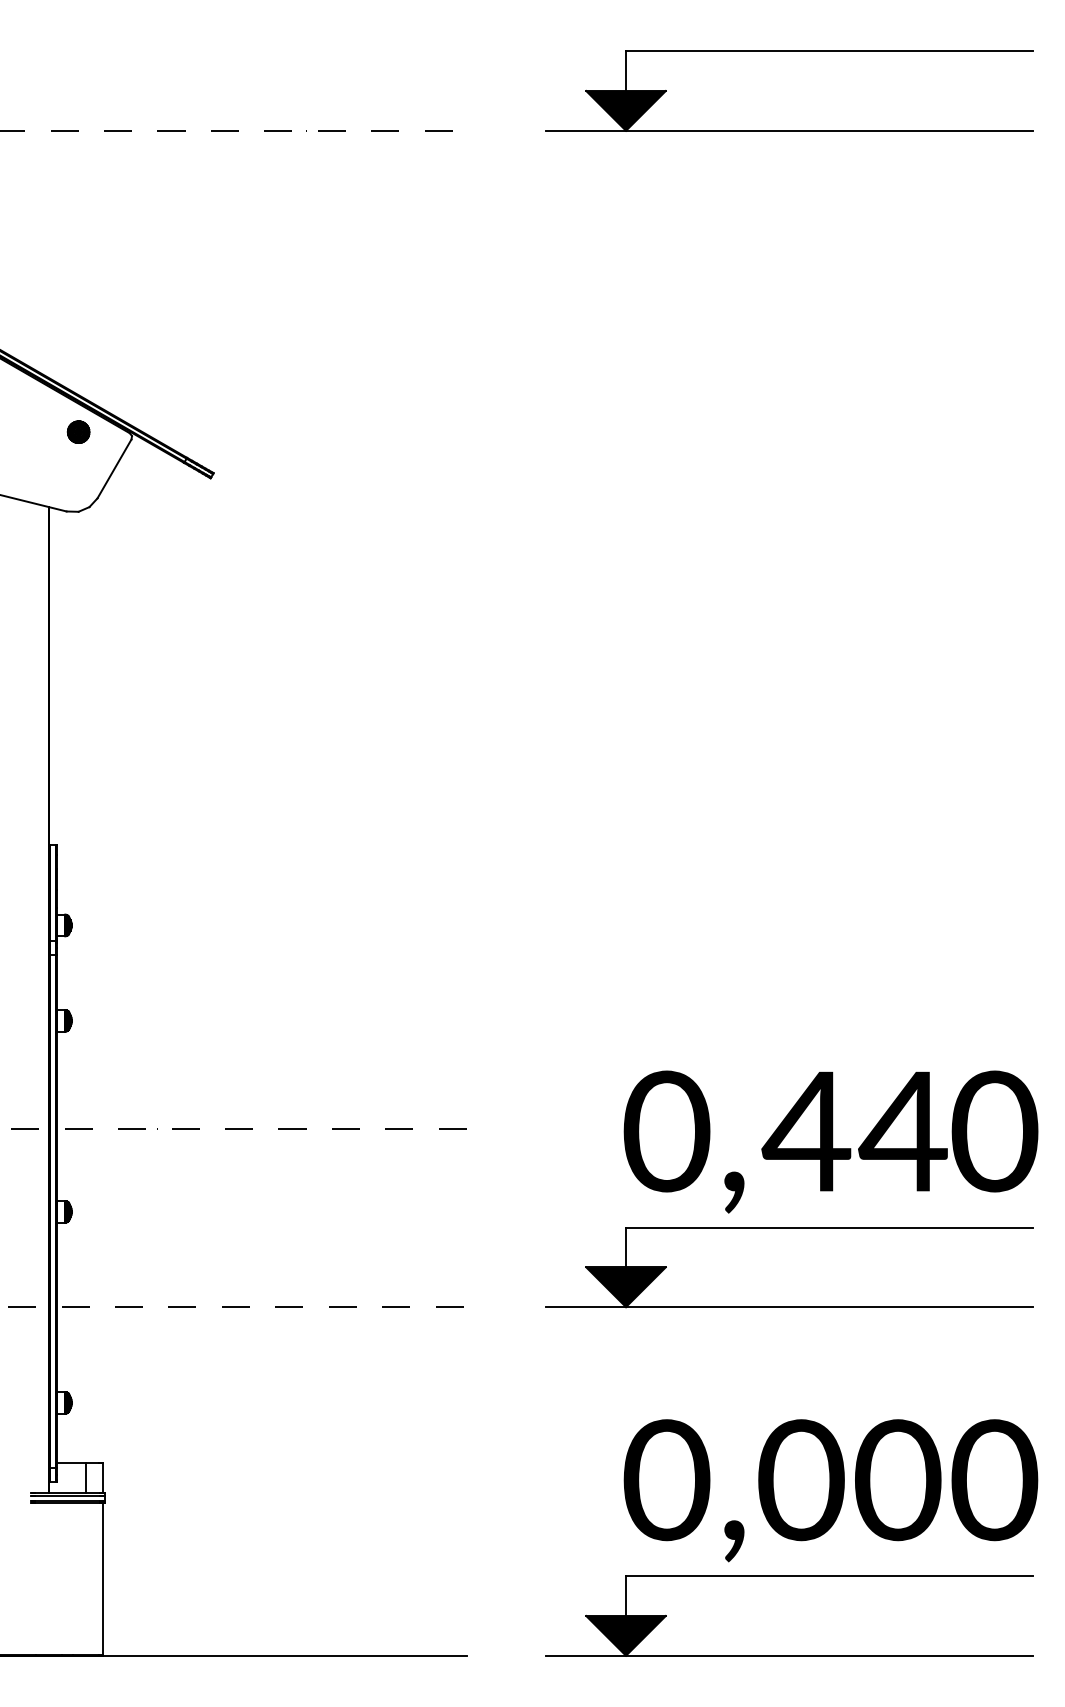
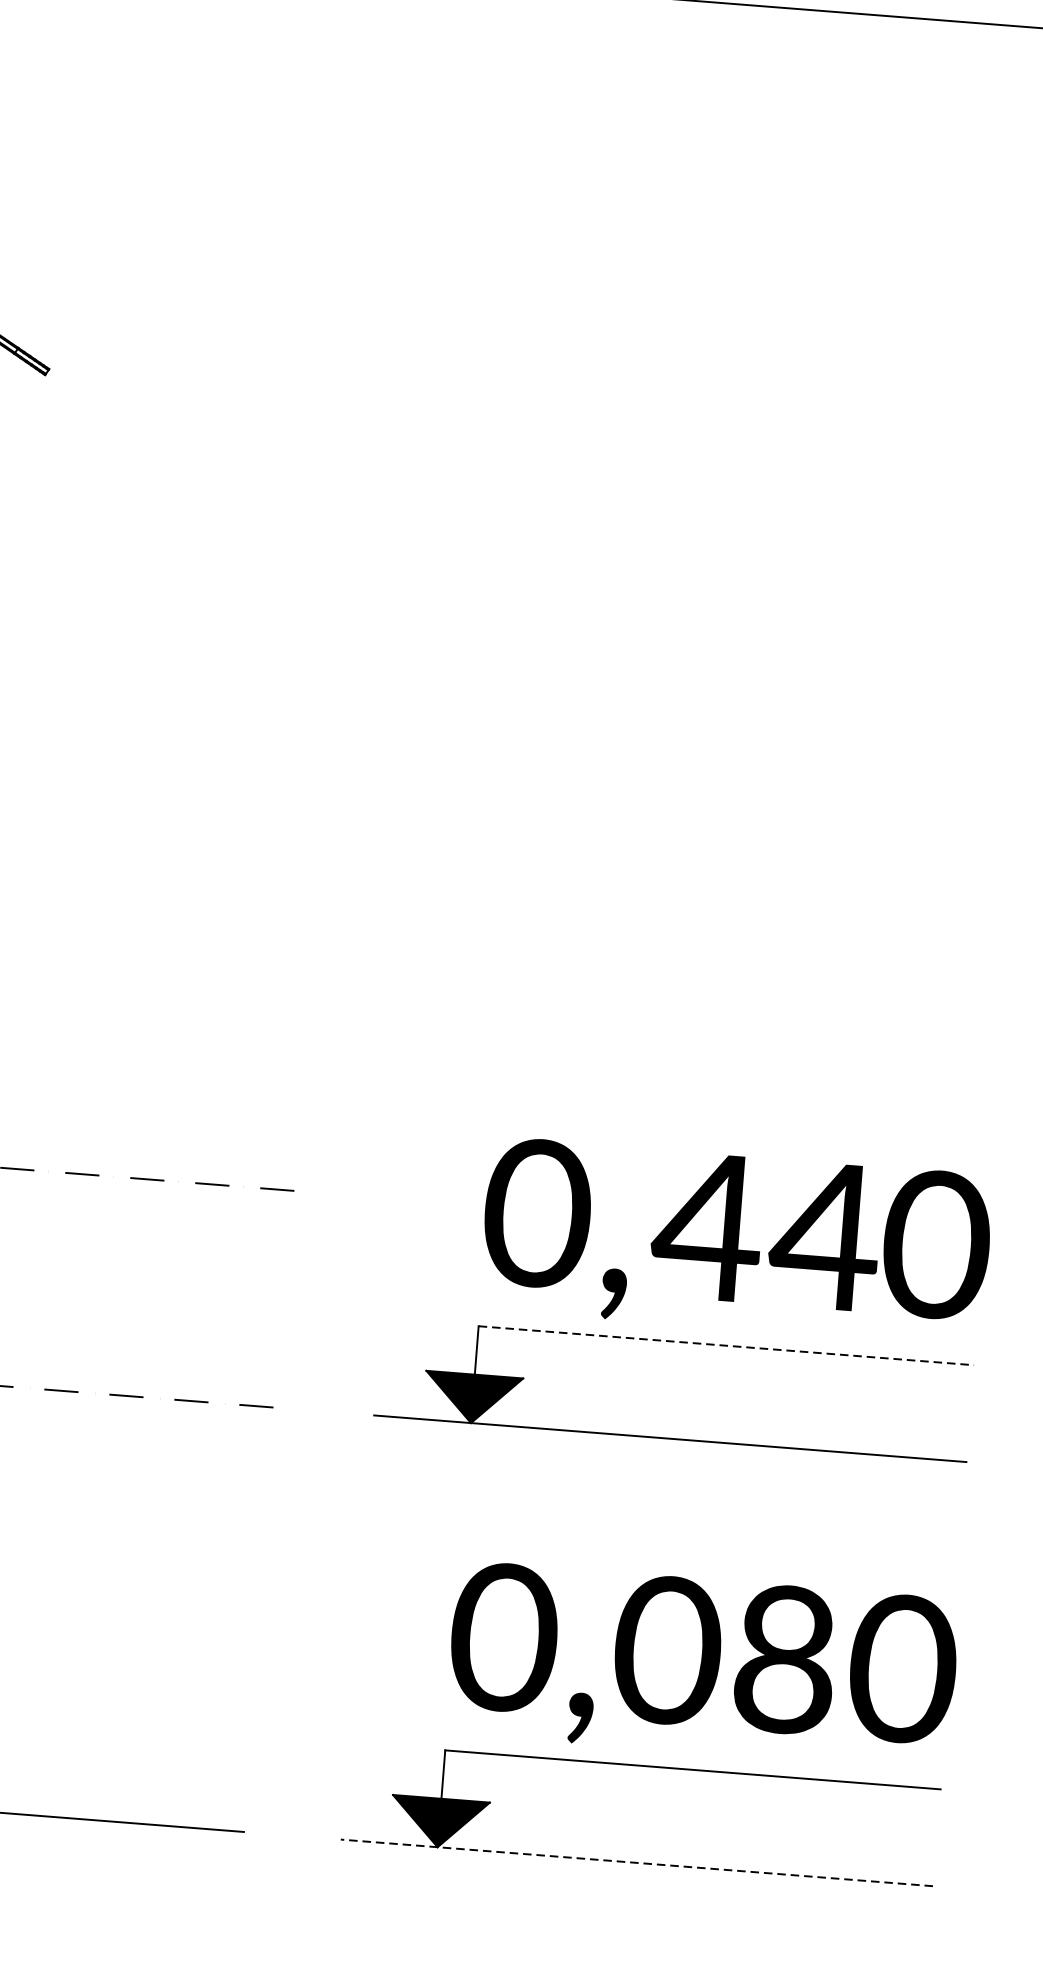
line: (829, 1227) -> (726, 1345), solid -> dashed
text: (898, 1480) -> (785, 1660), 0,000 -> 0,080
line: (789, 1655) -> (636, 1862), solid -> dashed

